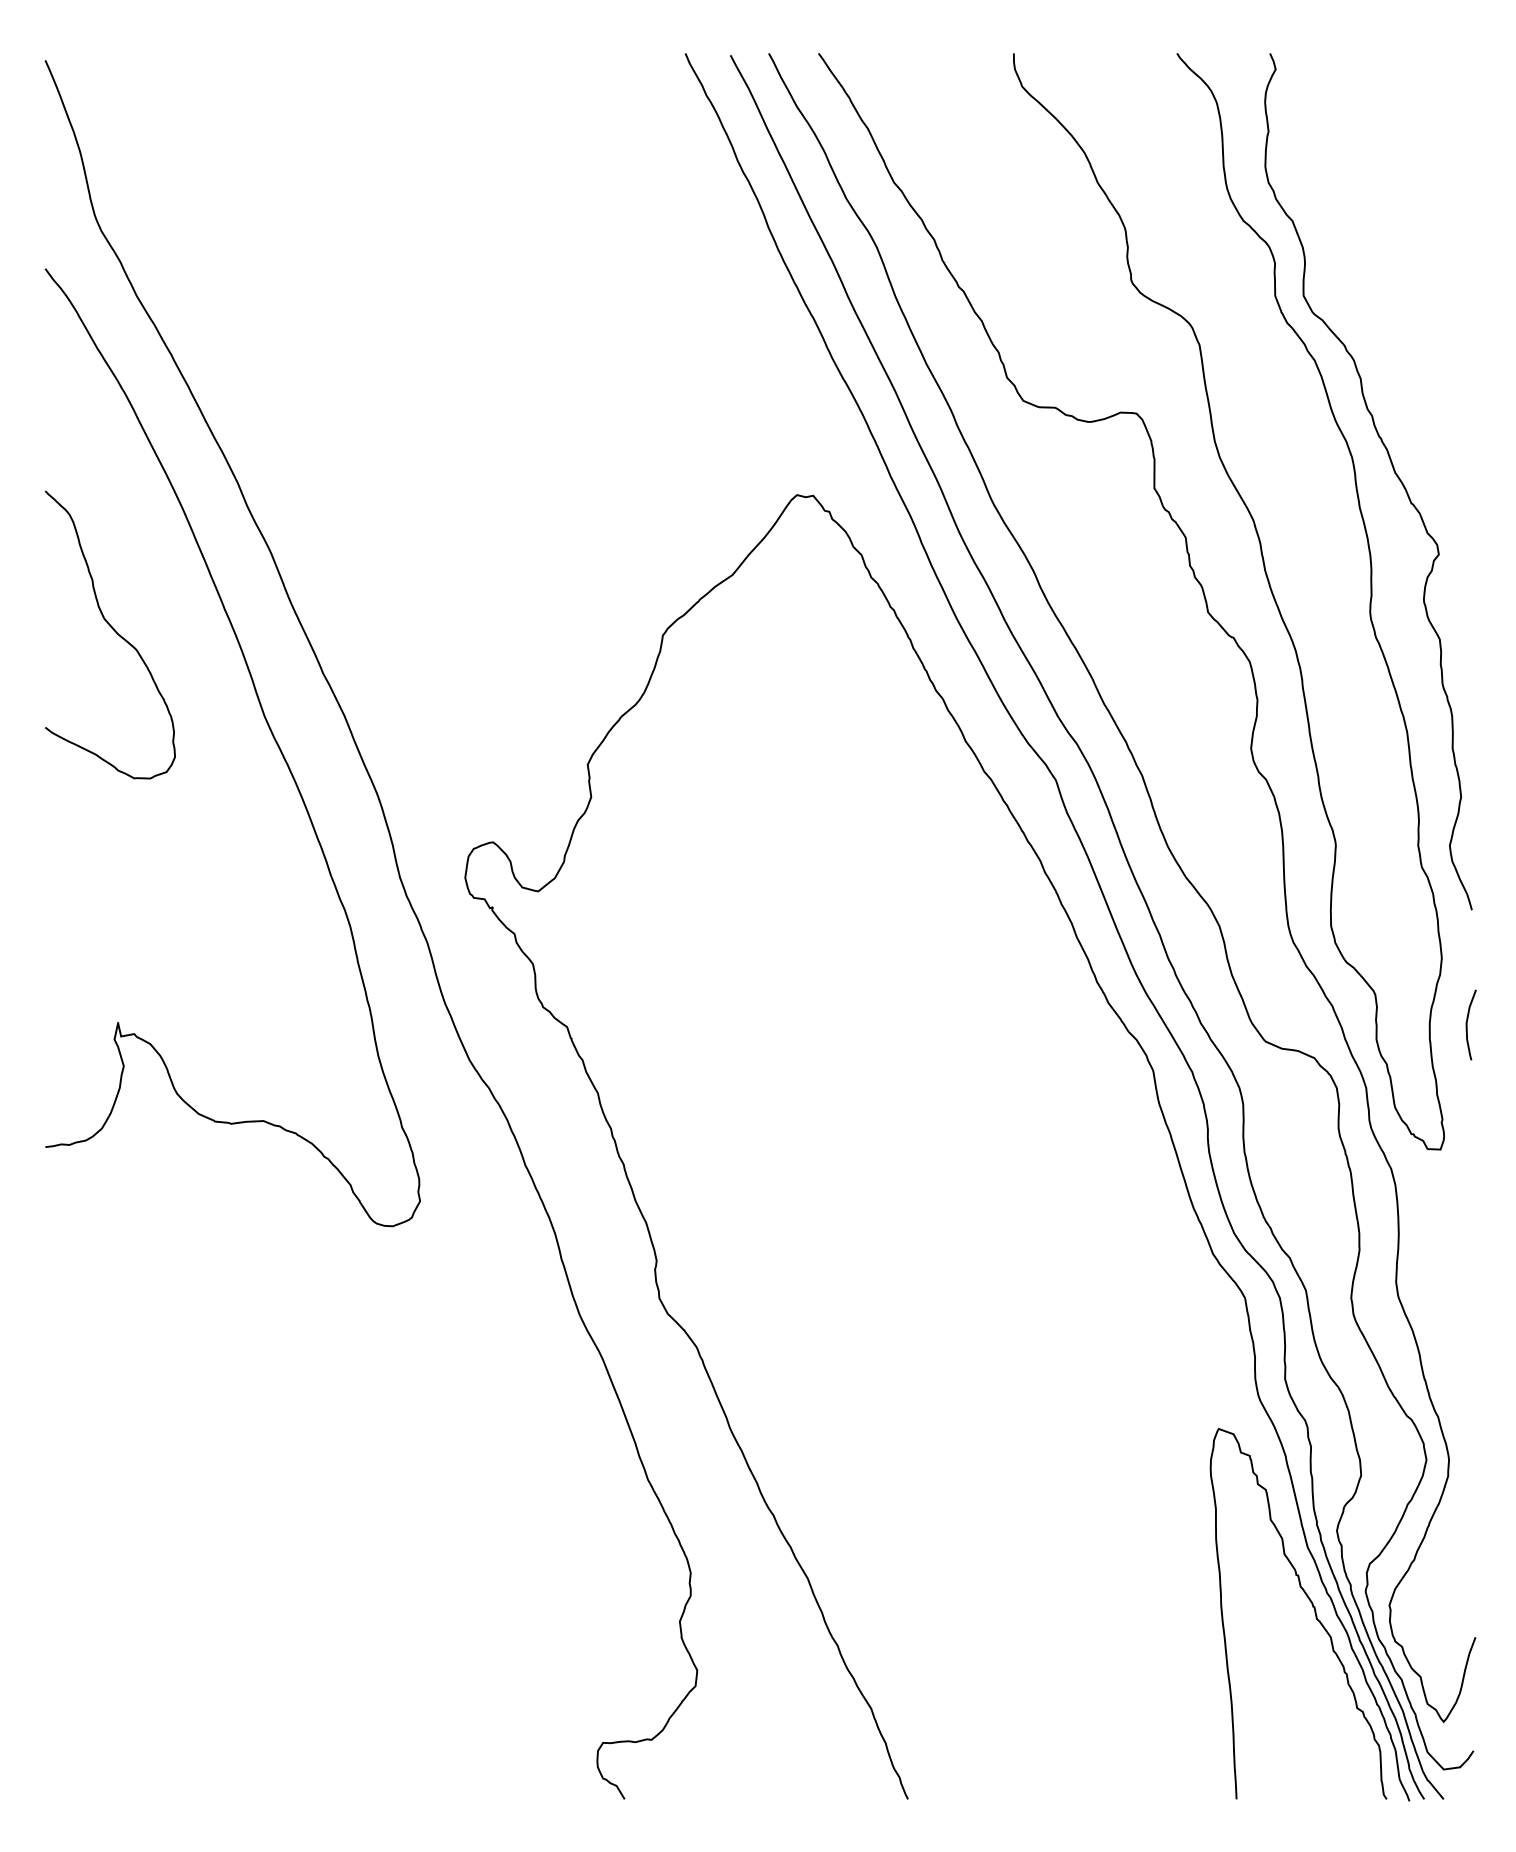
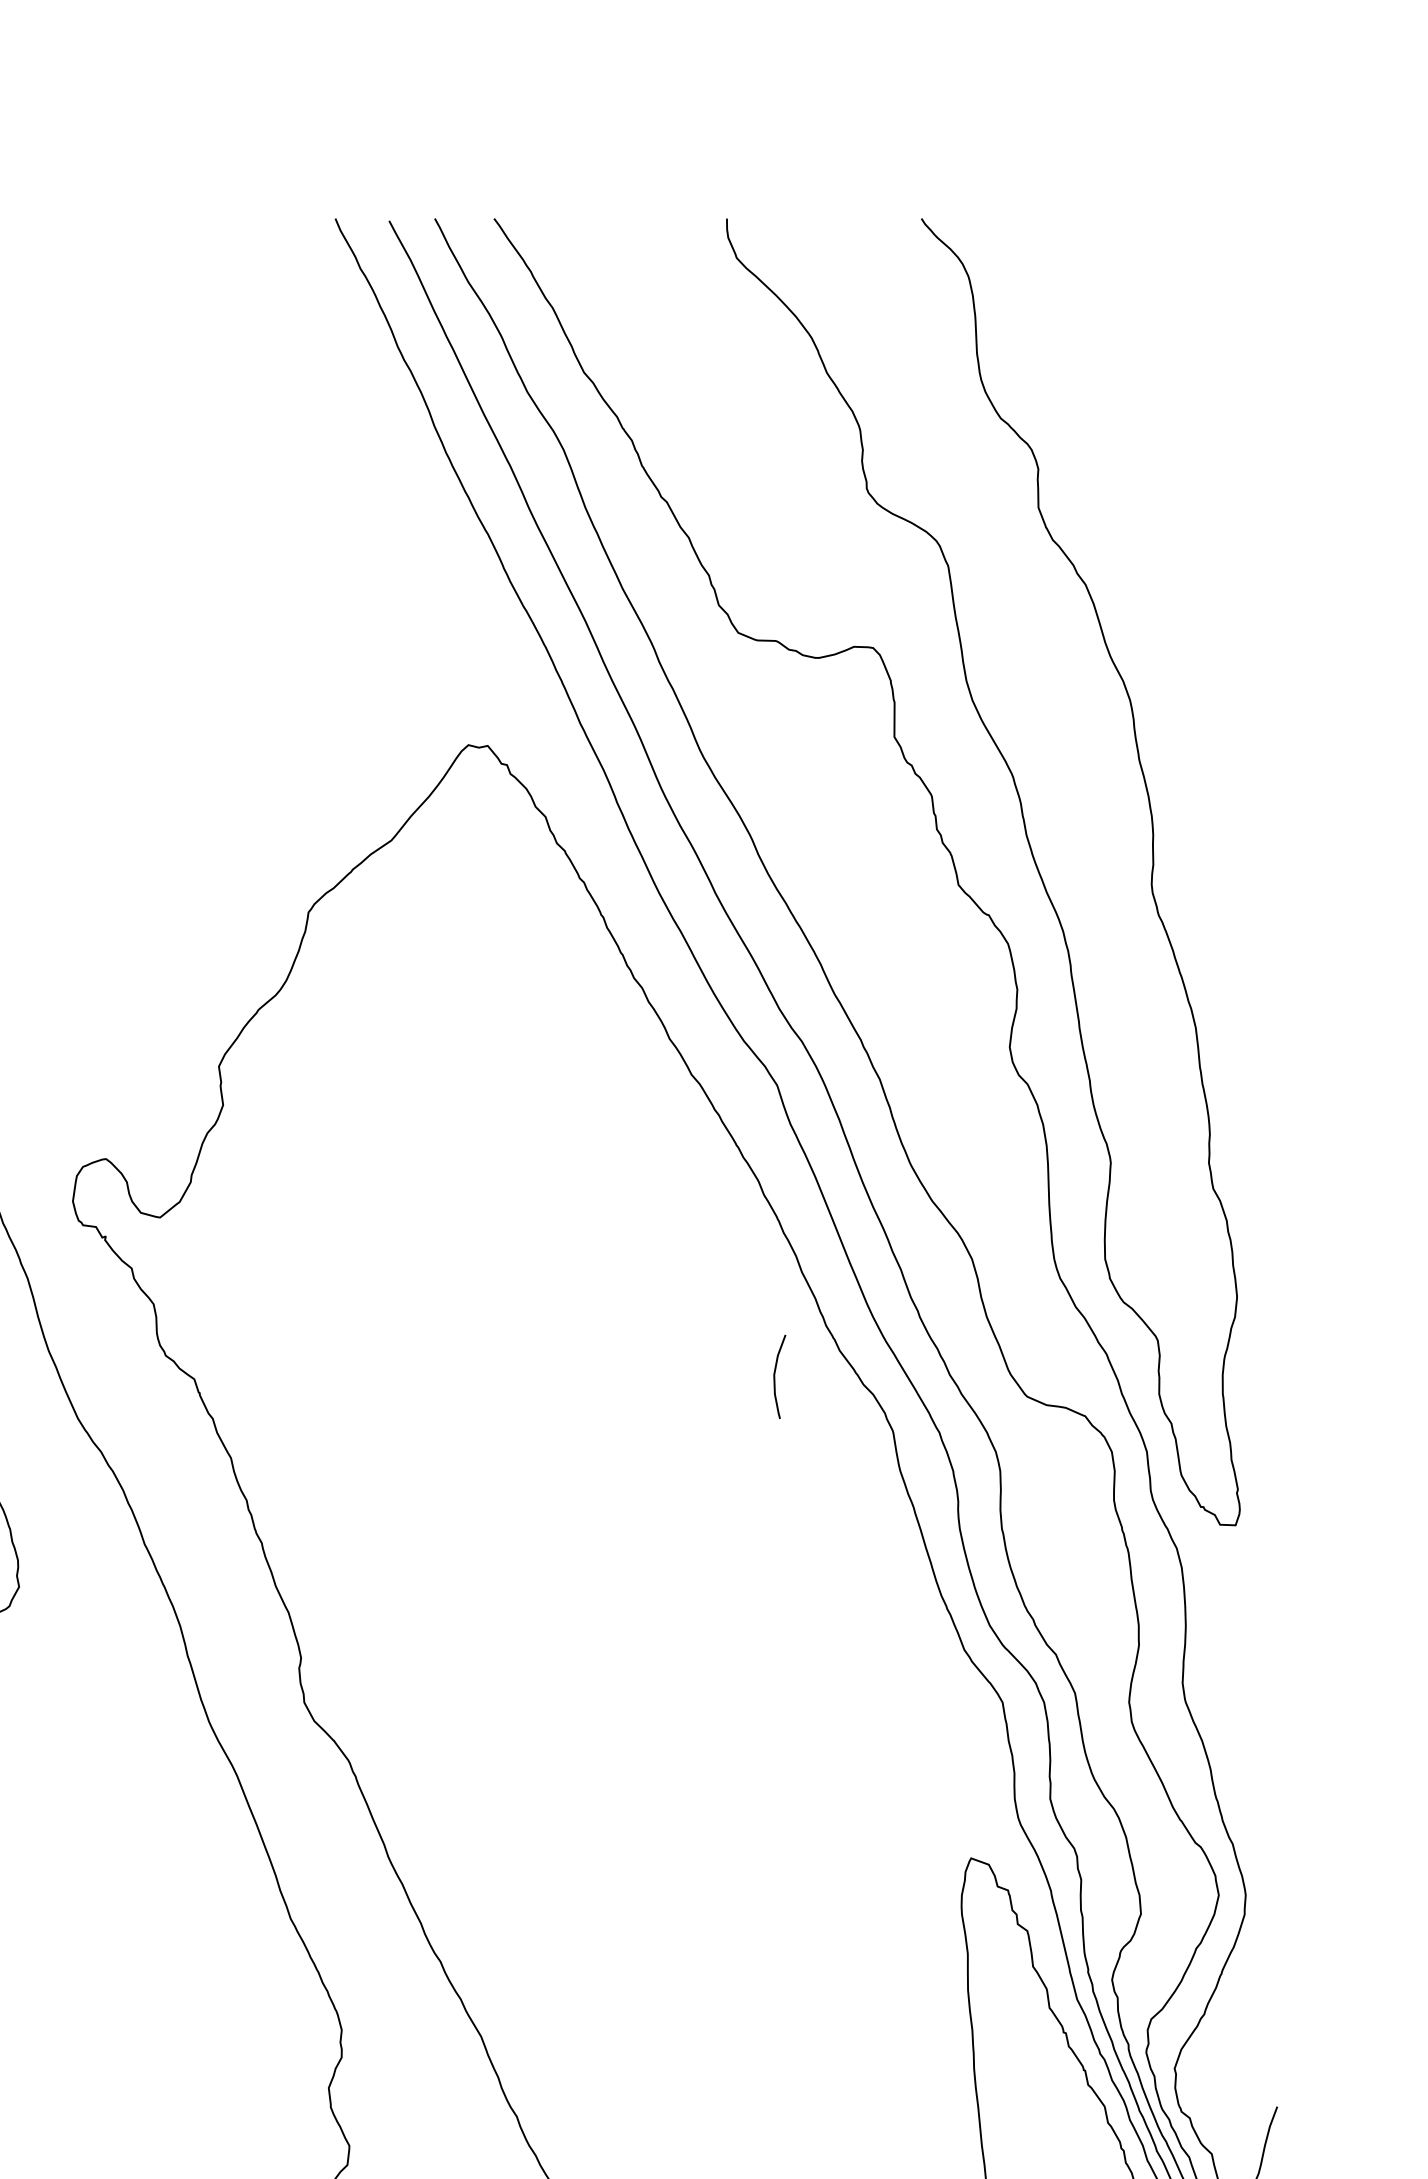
curve: (1393, 471) -> (1179, 717), removed
curve: (1467, 1024) -> (775, 1376), moved

